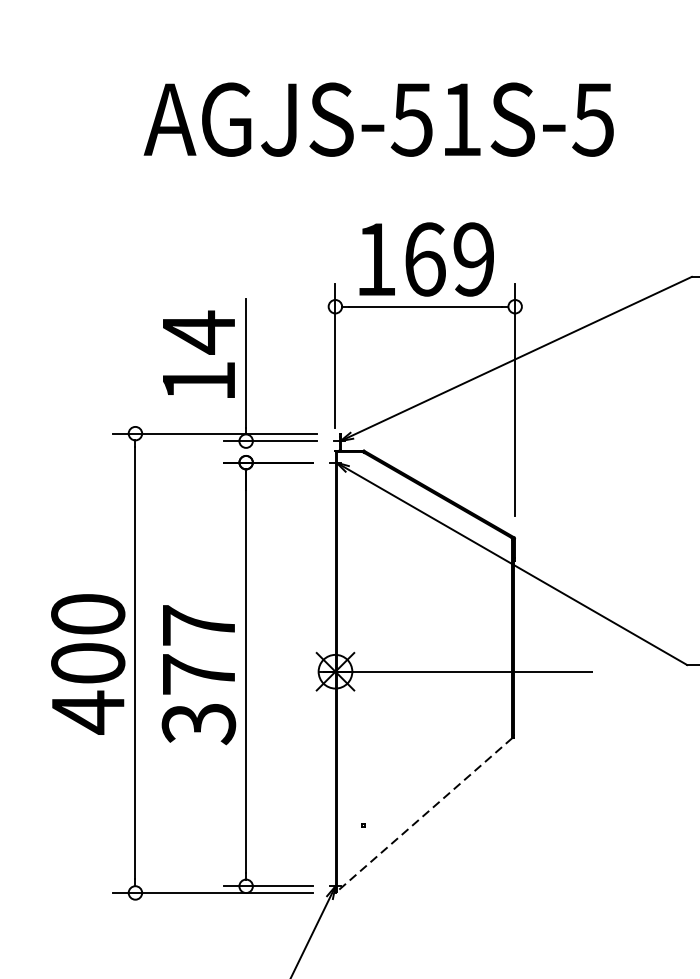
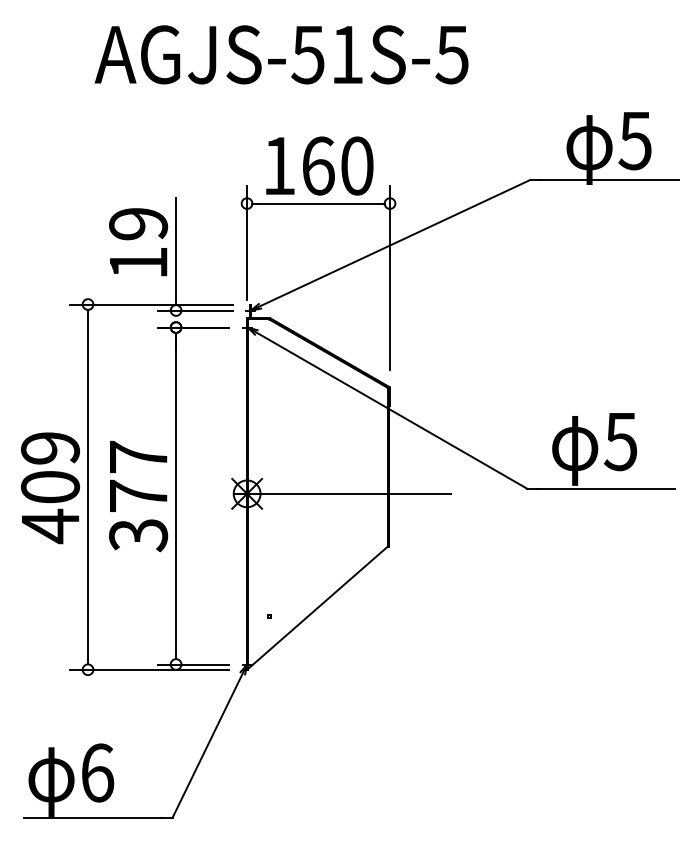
text: (474, 258) -> (357, 165), 169 -> 160
text: (198, 331) -> (138, 223), 14 -> 19
text: (88, 614) -> (50, 448), 400 -> 409
line: (423, 814) -> (317, 607), dashed -> solid

